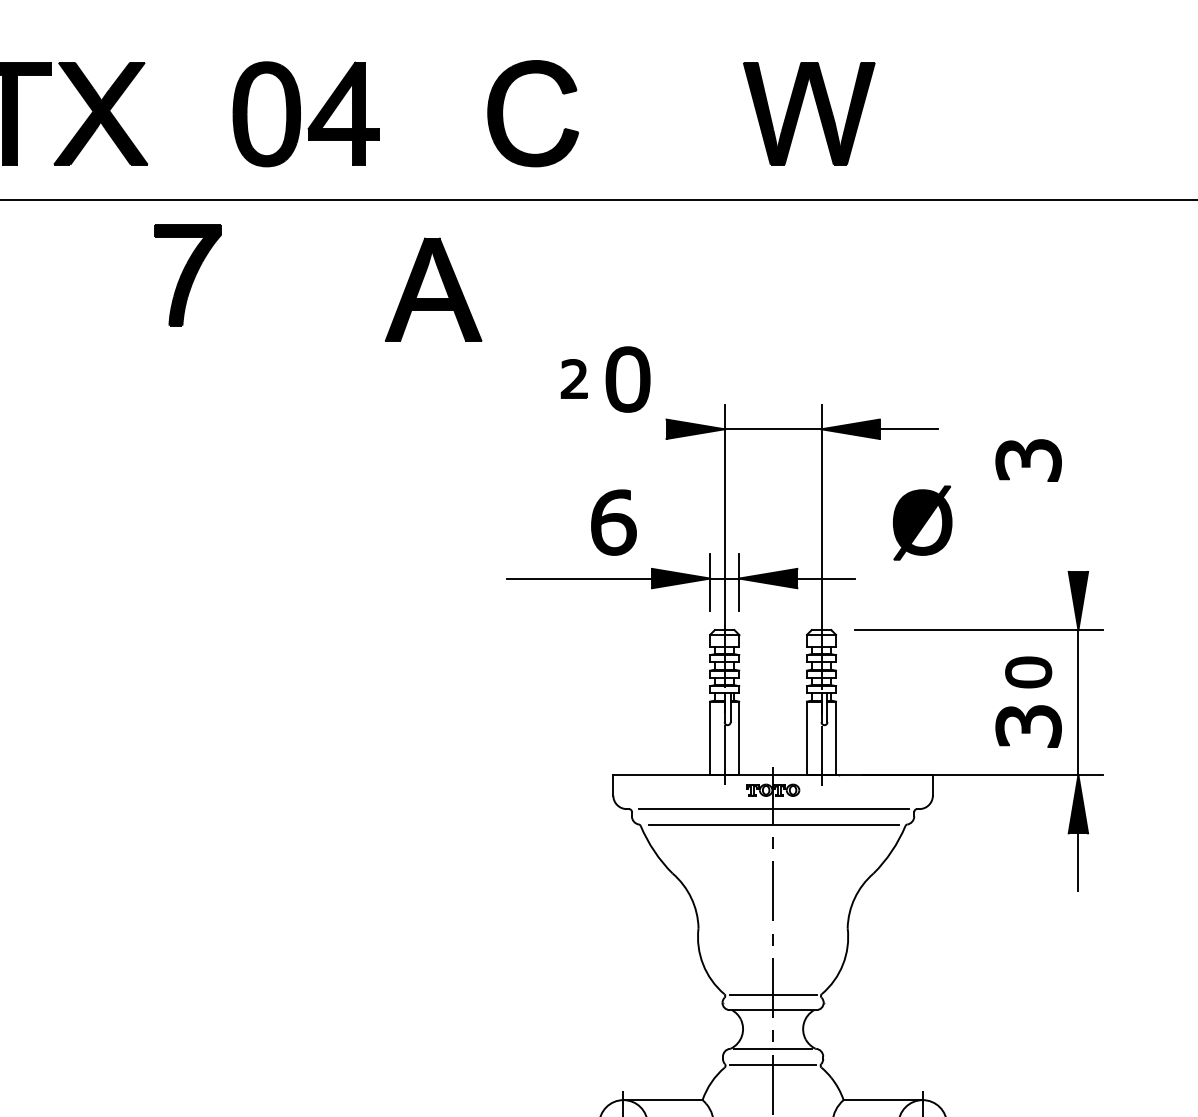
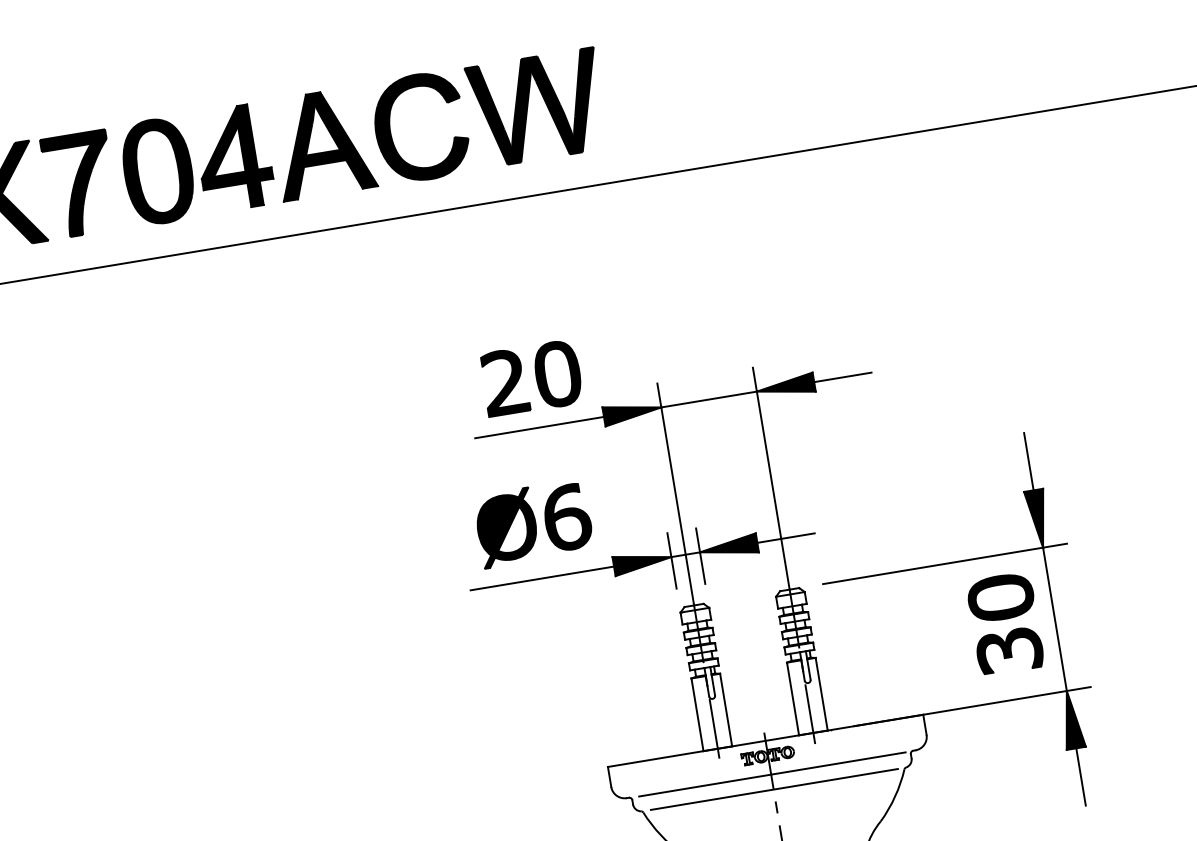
part: (817, 109) -> (544, 102), moved
part: (187, 275) -> (79, 184), moved
part: (433, 289) -> (322, 143), moved
part: (574, 378) -> (504, 381), size x1.67
line: (601, 429) -> (539, 427), added
part: (1028, 460) -> (966, 388), removed
part: (922, 522) -> (506, 527), moved
line: (1078, 542) -> (1028, 461), added
part: (1028, 672) -> (1000, 597), size x1.43

